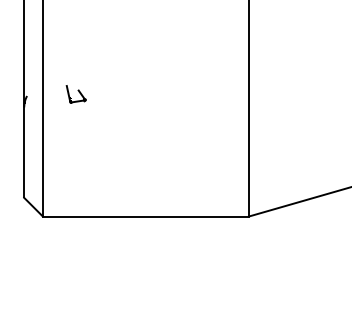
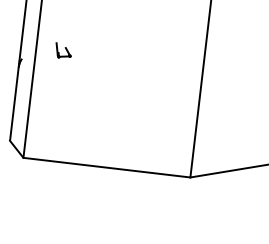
part: (75, 94) -> (62, 50), moved

